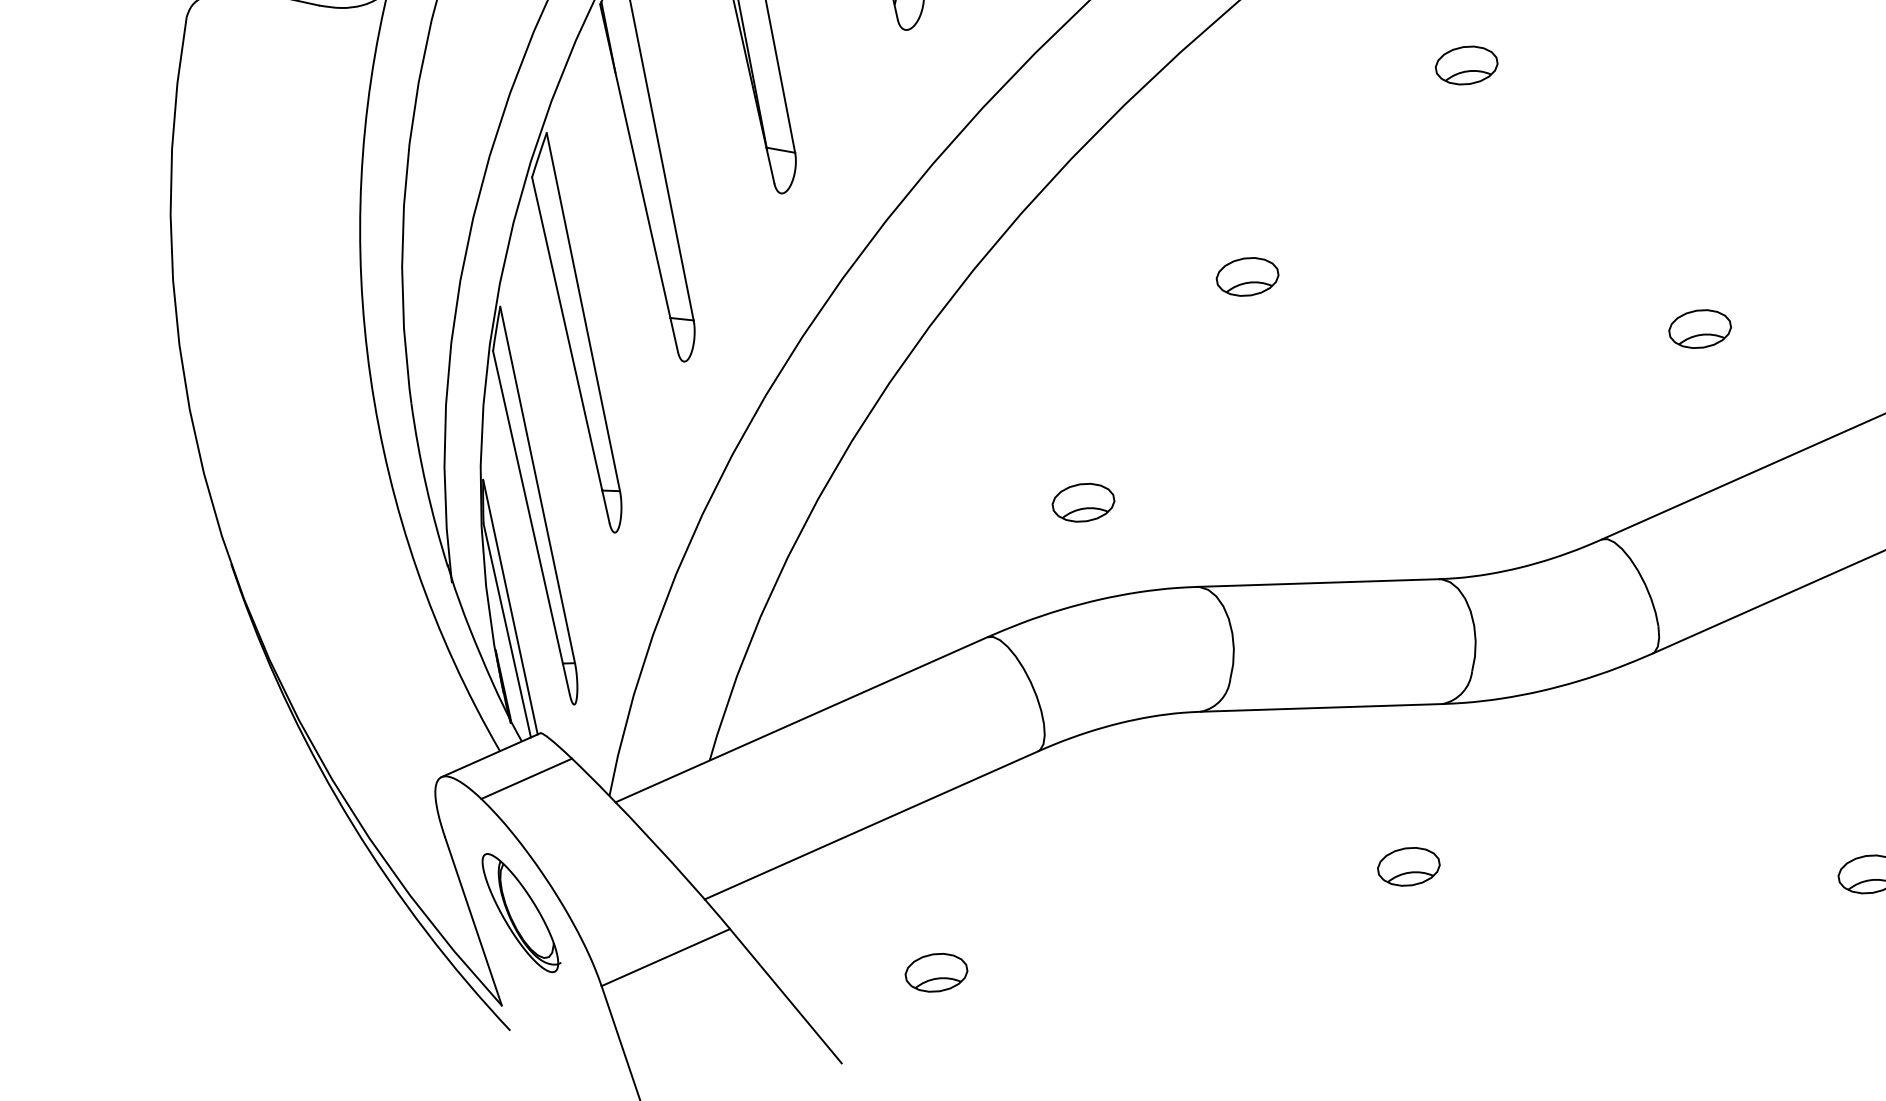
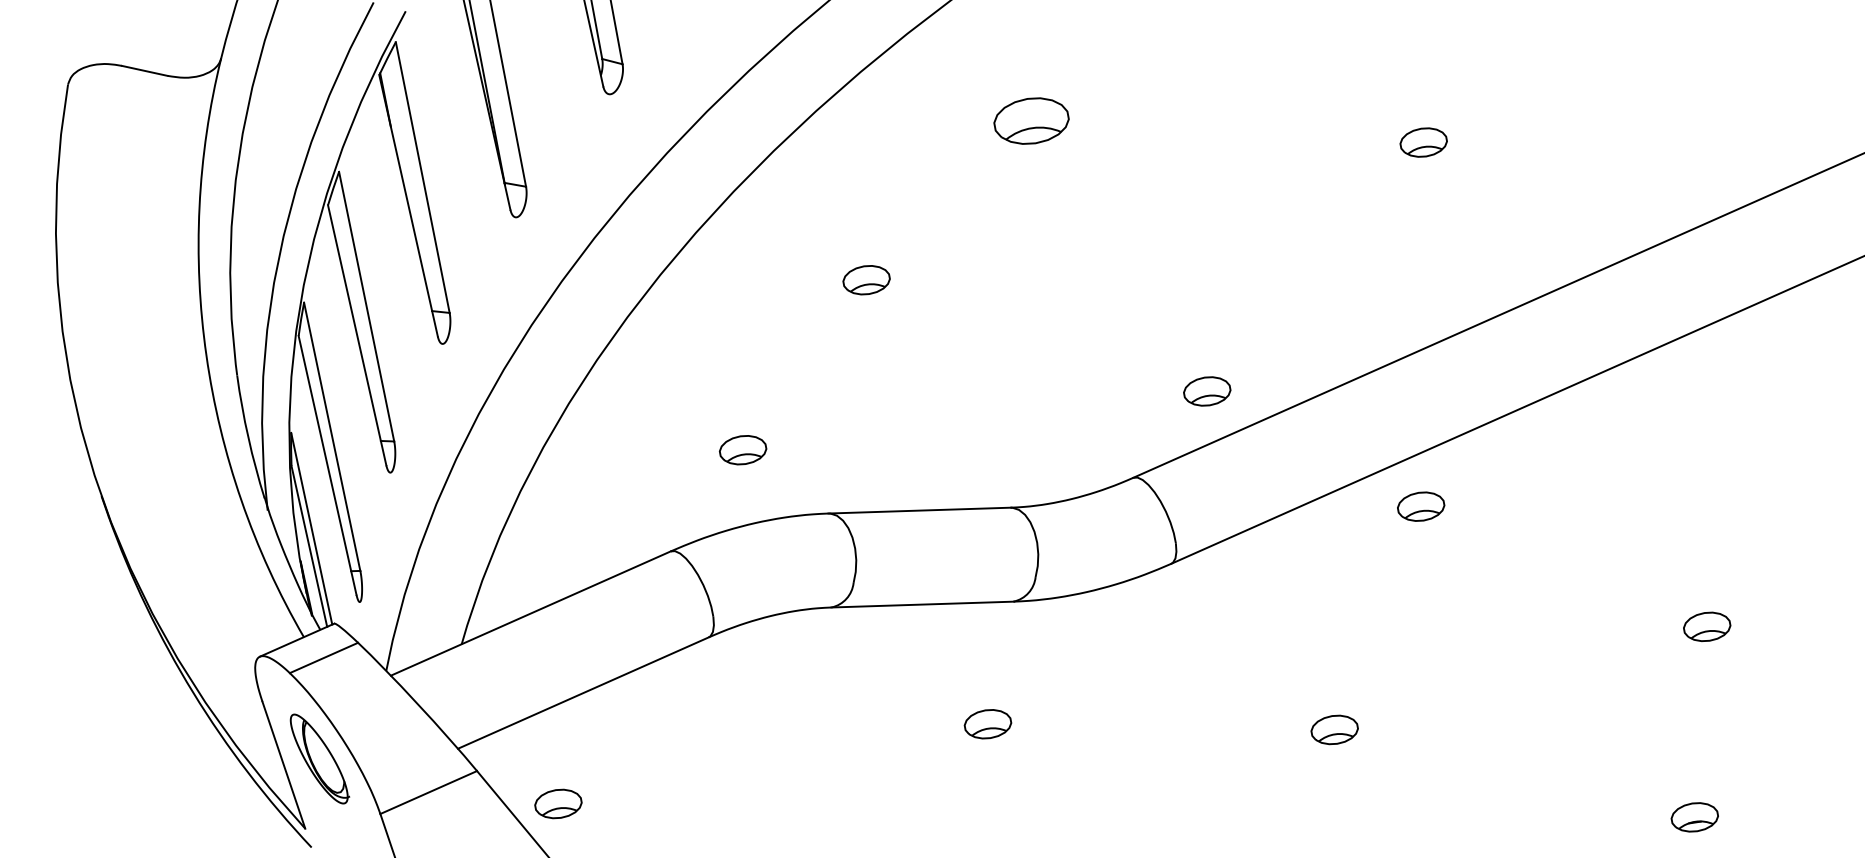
part: (1466, 64) -> (1031, 120), size x1.6
part: (1700, 329) -> (1207, 391), moved
part: (936, 972) -> (558, 803), moved

